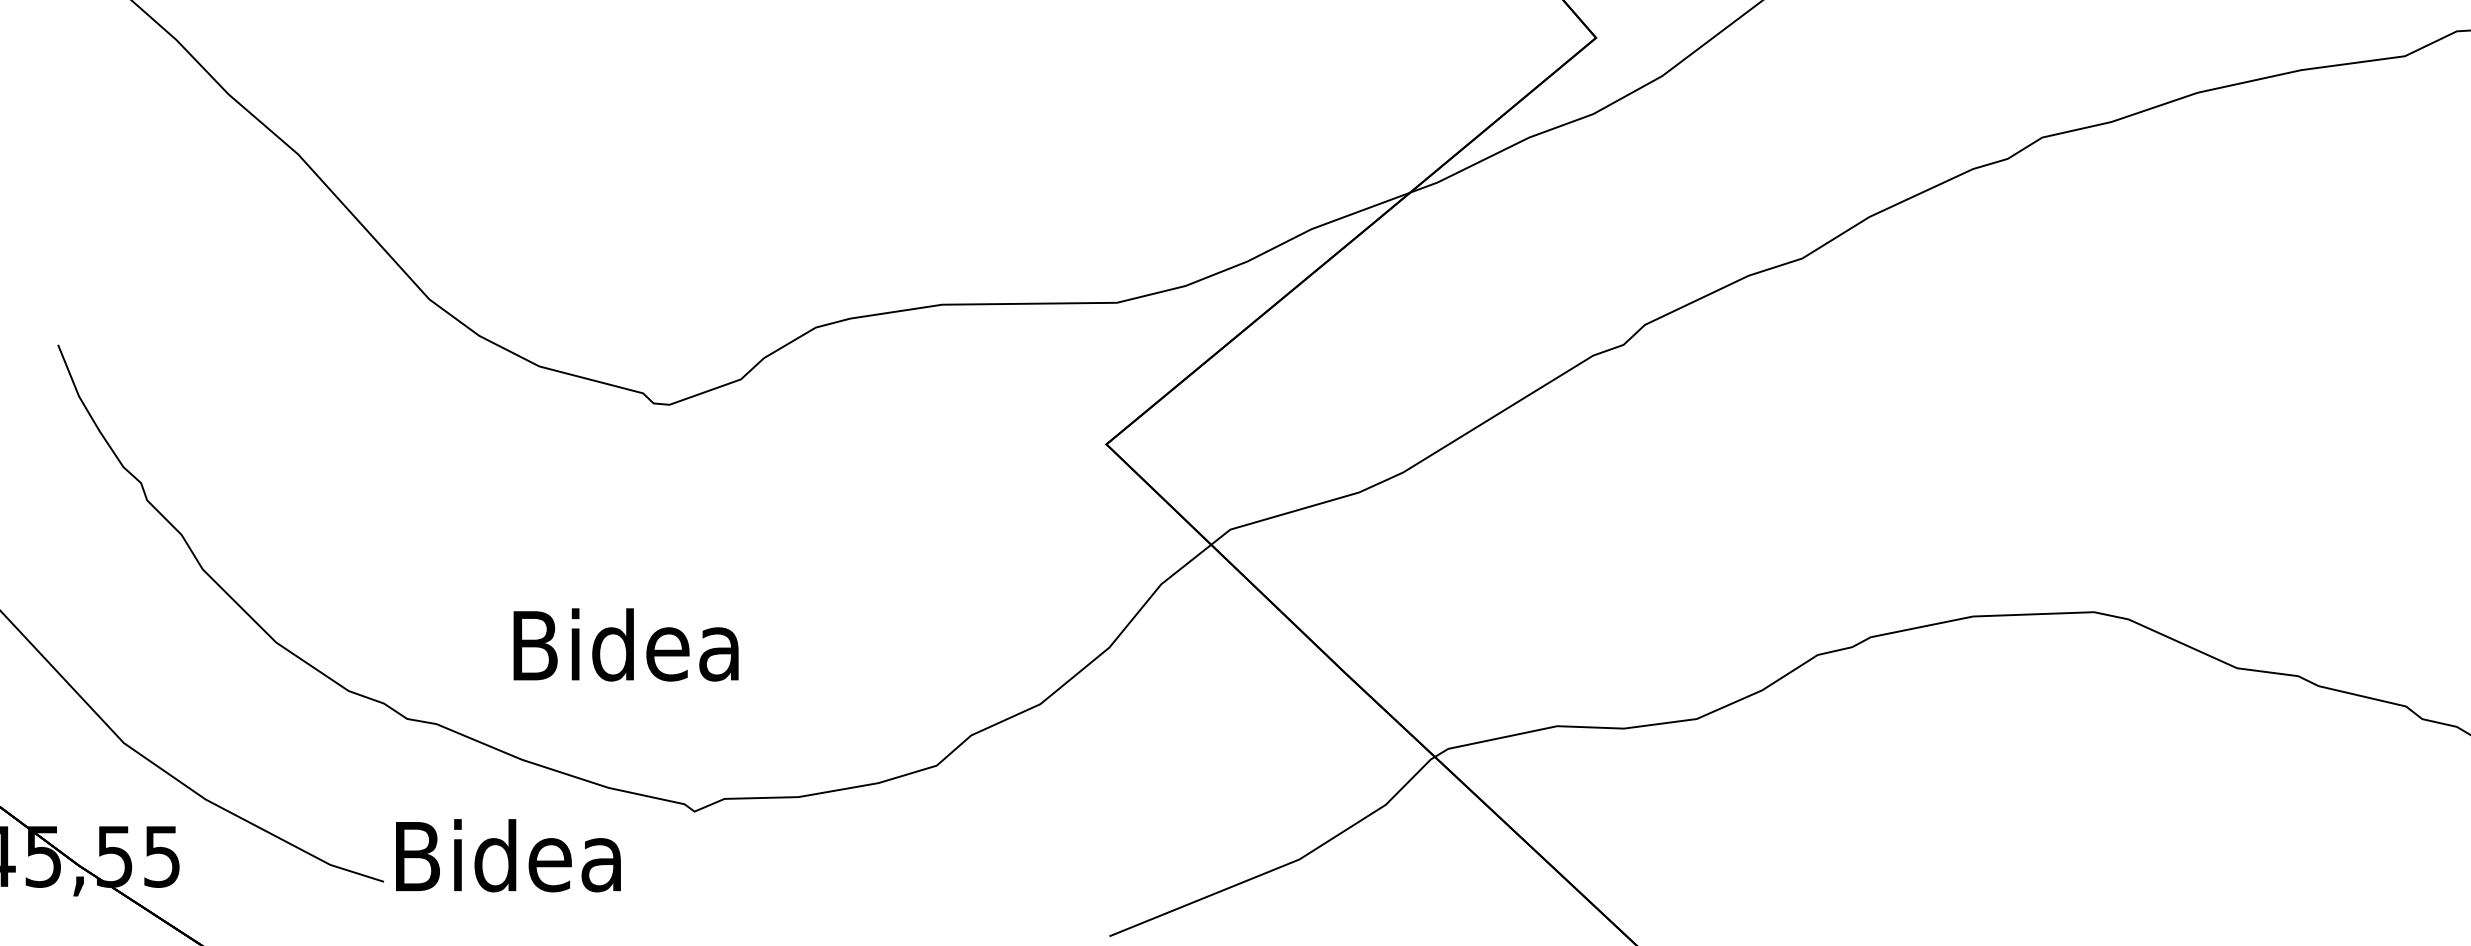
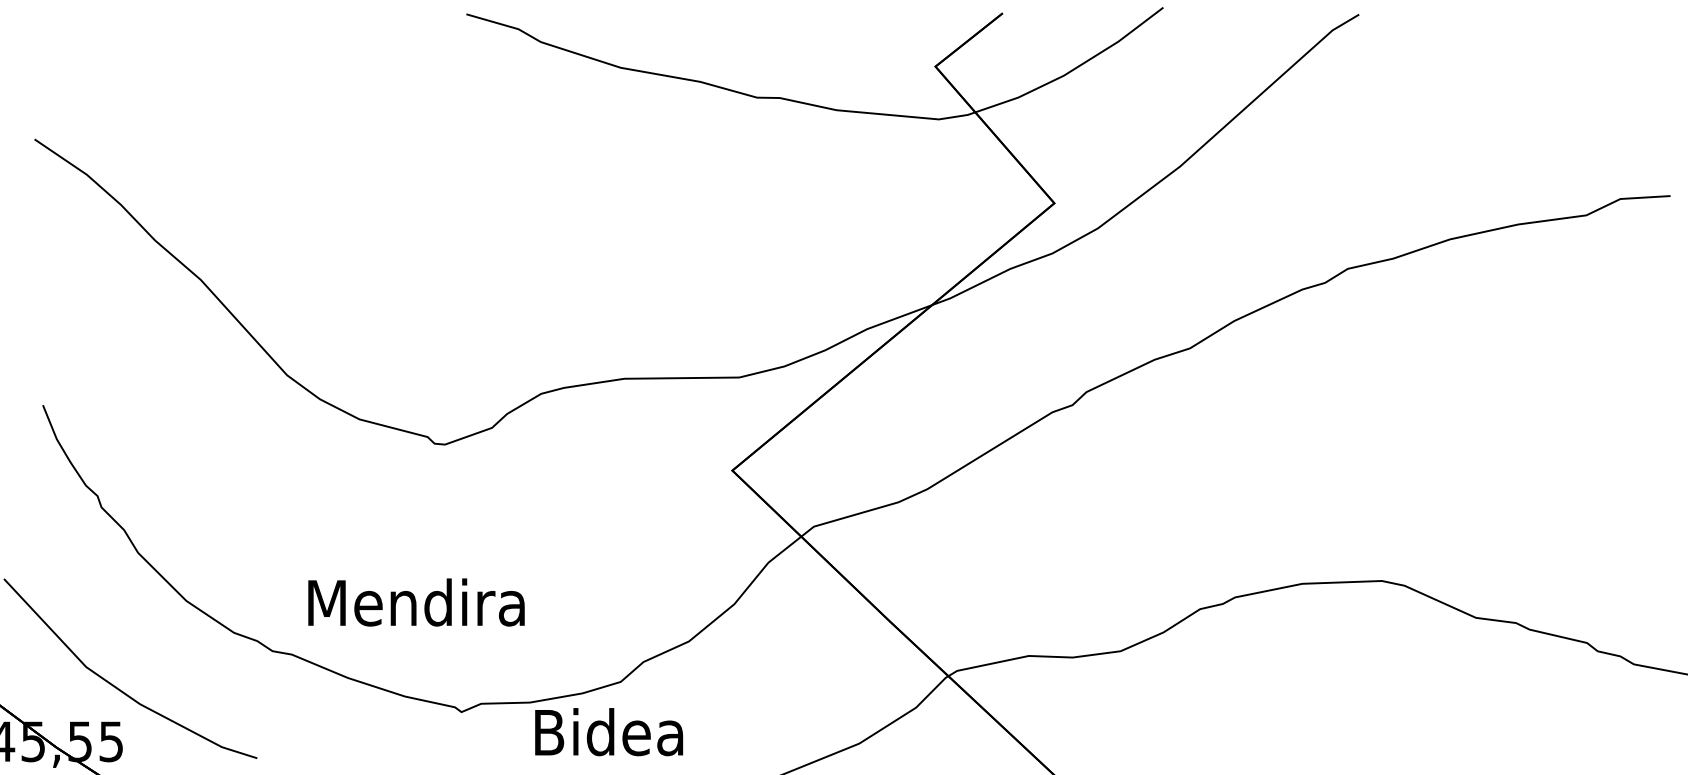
text: (626, 644) -> (416, 602), Bidea -> Mendira
text: (509, 856) -> (609, 732), moved

